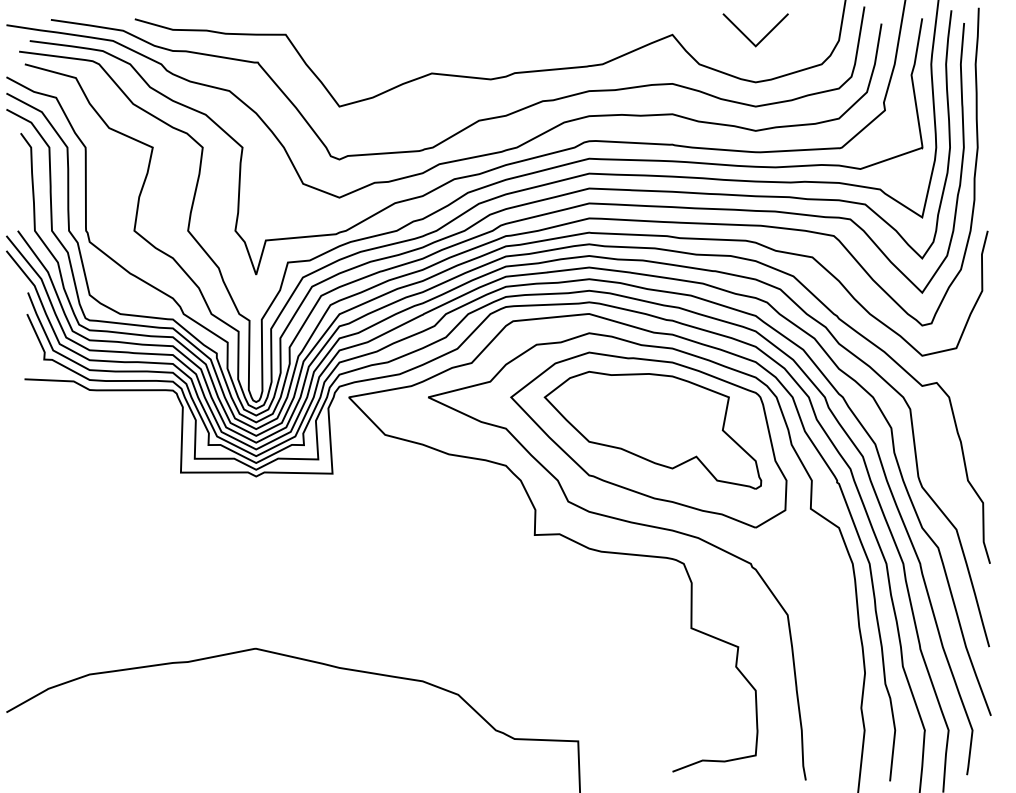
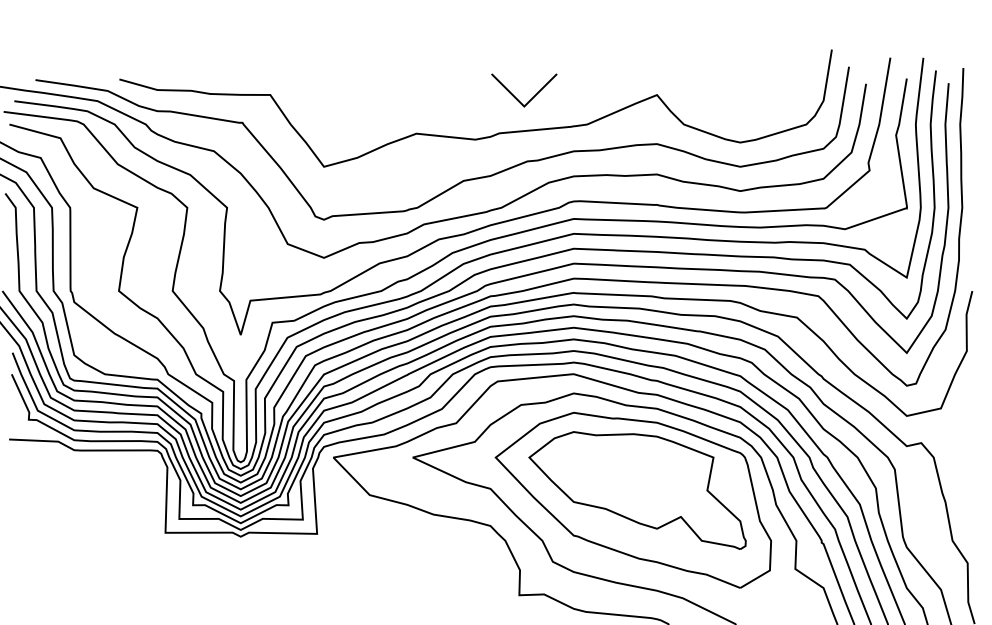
line: (748, 37) -> (517, 97), moved

